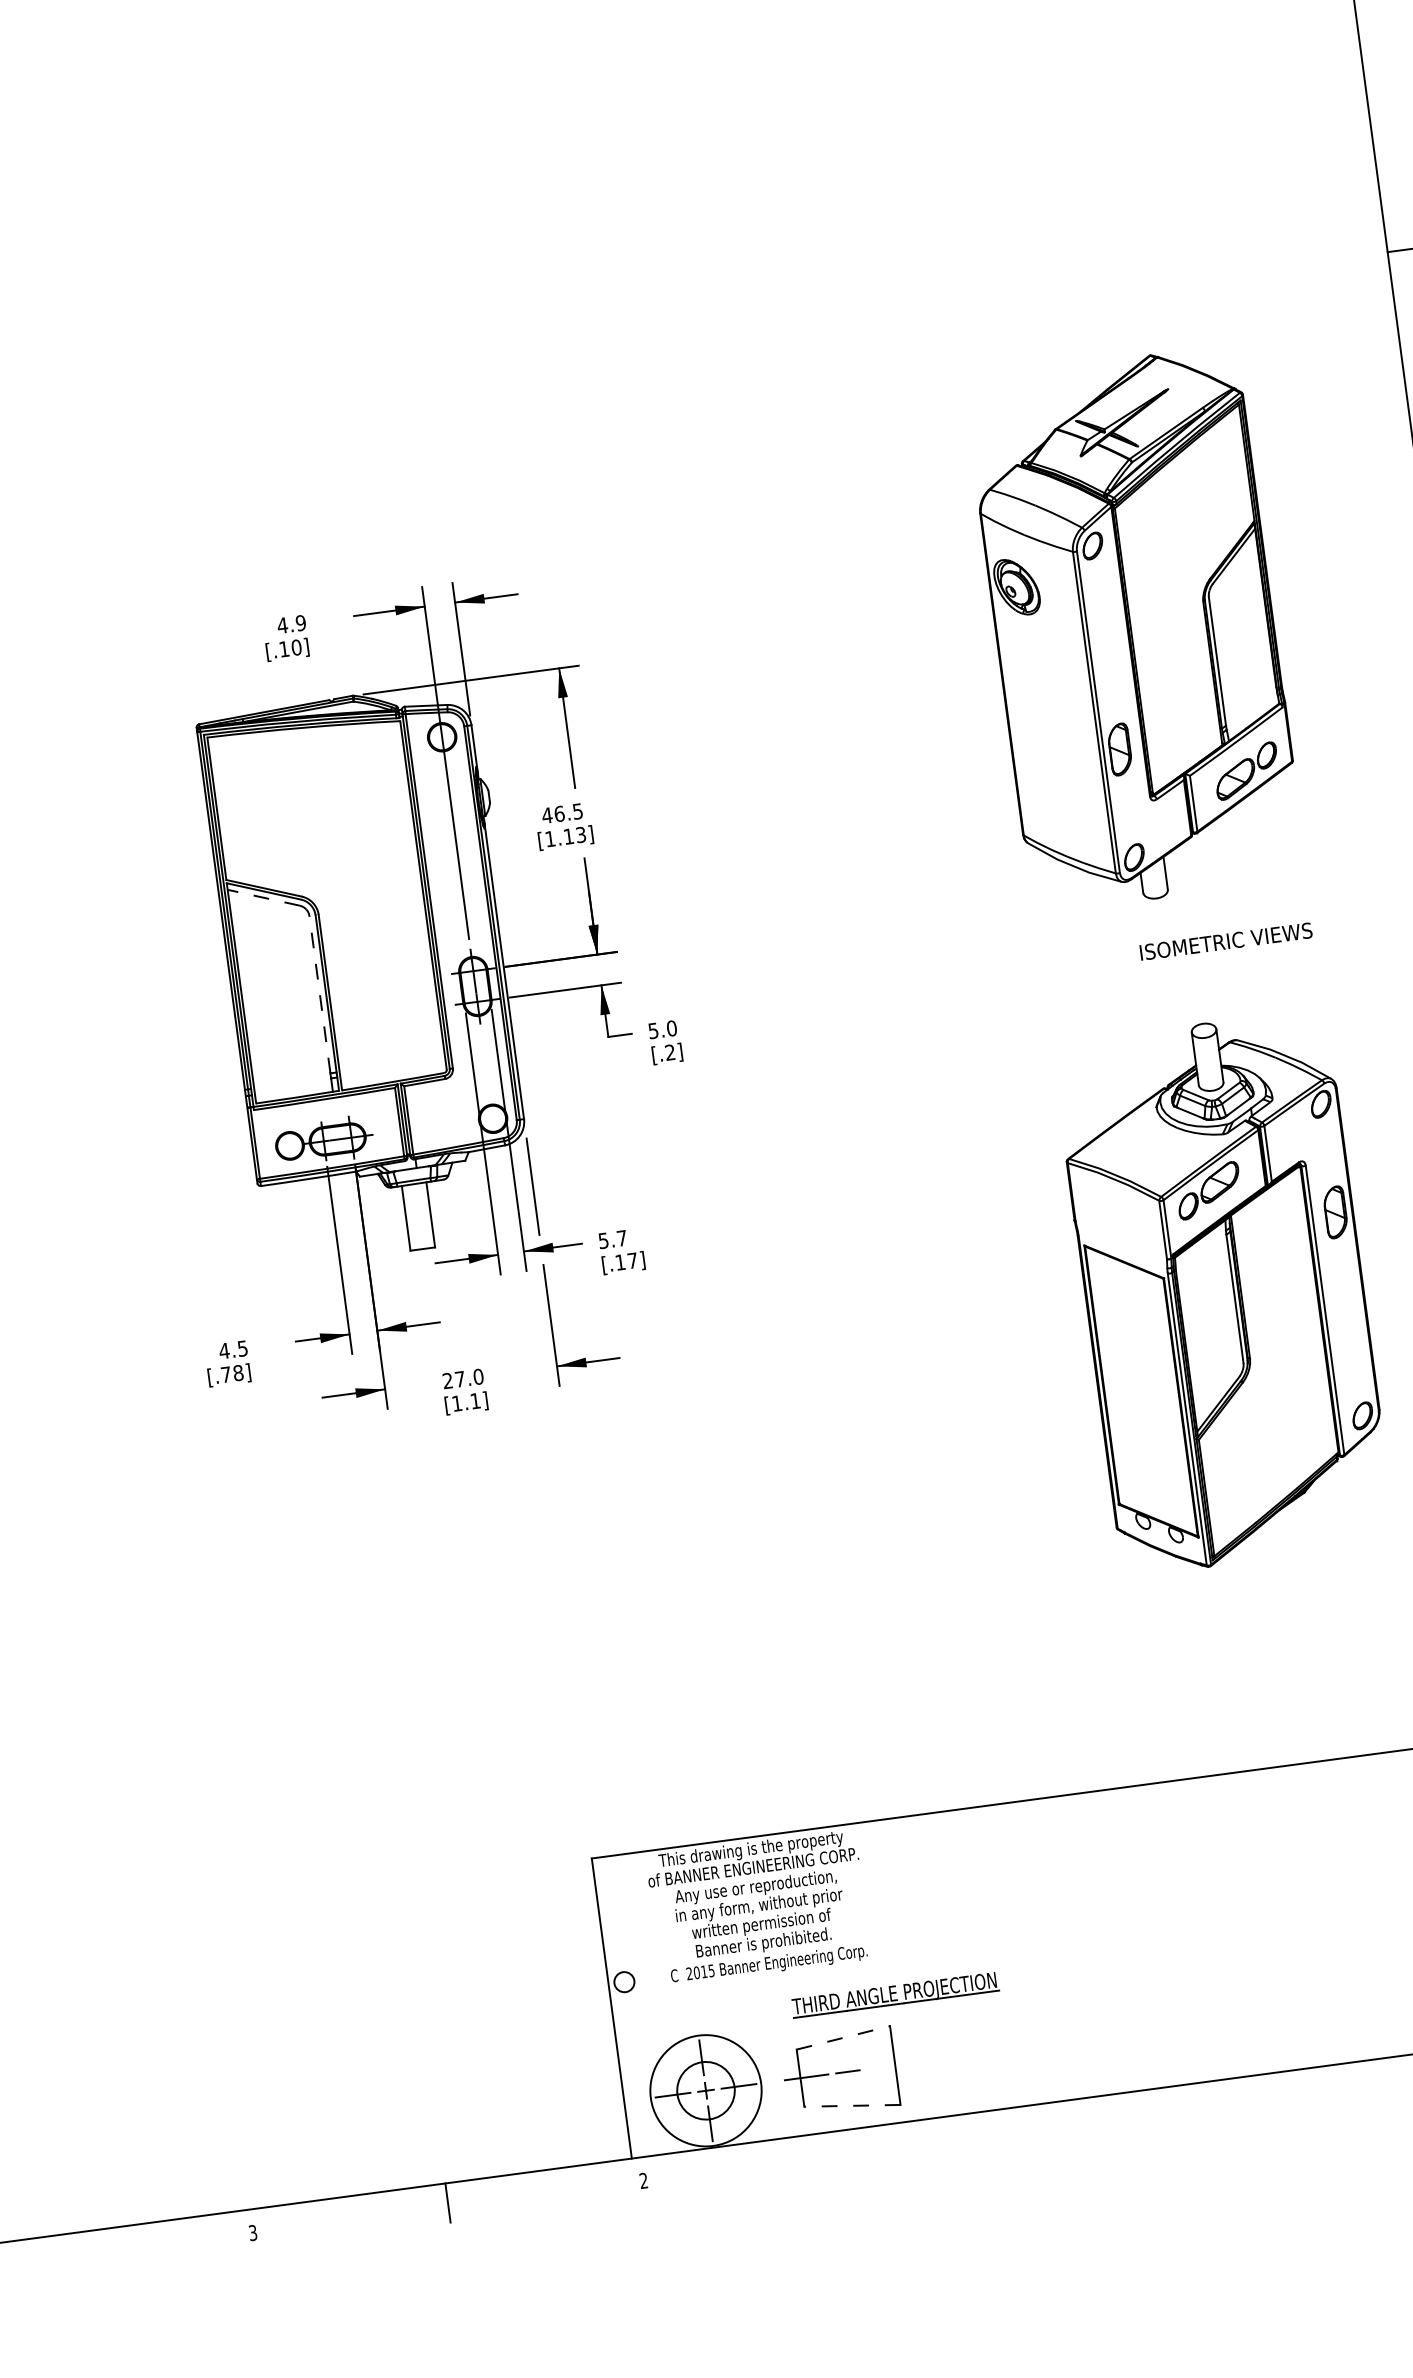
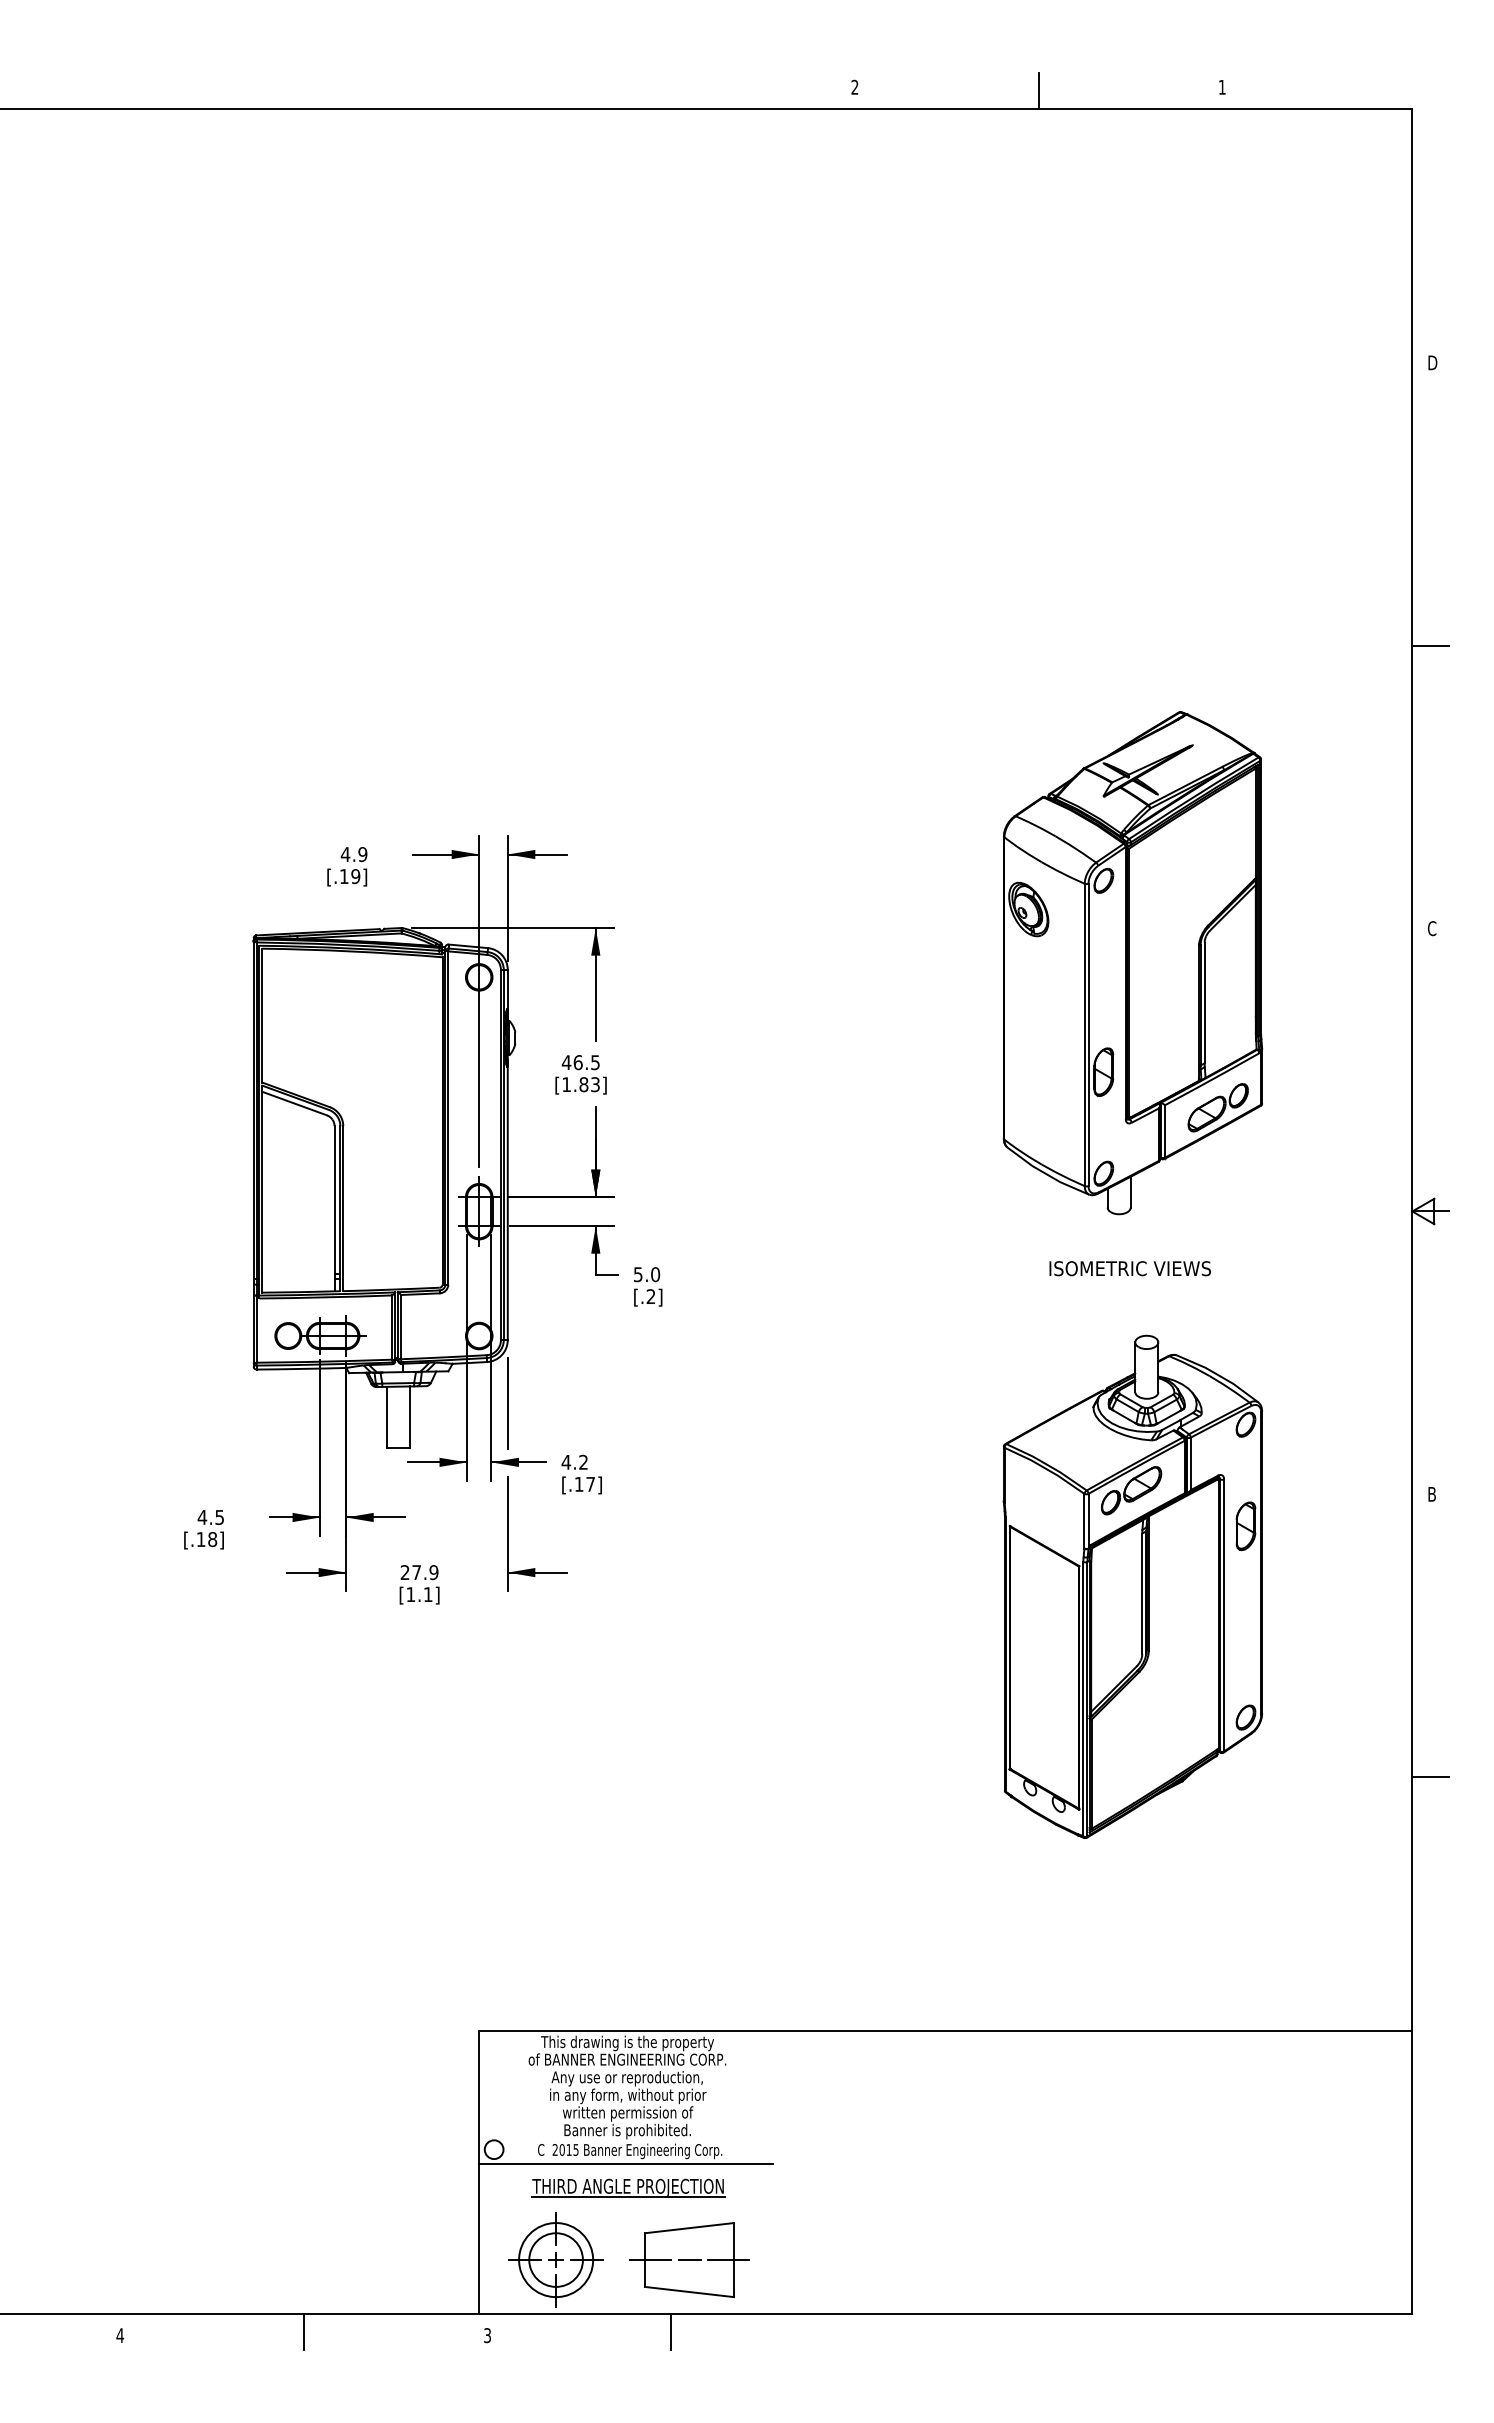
text: (296, 647) -> (355, 876), [.10] -> [.19]
text: (568, 836) -> (583, 1084), [1.13] -> [1.83]
line: (263, 897) -> (294, 1103), dashed -> solid
text: (1225, 941) -> (1129, 1268), moved
line: (319, 995) -> (334, 1200), dashed -> solid
text: (612, 1238) -> (574, 1461), 5.7 -> 4.2
text: (226, 1374) -> (201, 1539), [.78] -> [.18]
text: (478, 1376) -> (433, 1572), 27.0 -> 27.9
line: (767, 1978) -> (626, 2163), added
part: (894, 1994) -> (628, 2187), moved
line: (843, 2038) -> (689, 2228), dashed -> solid
line: (888, 2066) -> (727, 2260), added
circle: (706, 2091) -> (556, 2260), size x0.71
line: (852, 2106) -> (689, 2292), dashed -> solid
line: (838, 2150) -> (671, 2331), added
text: (643, 2180) -> (487, 2335), 2 -> 3
text: (252, 2232) -> (119, 2335), 3 -> 4

